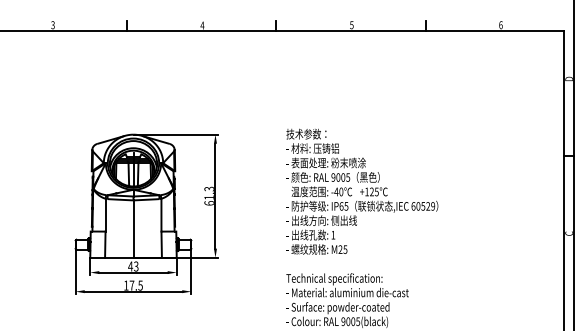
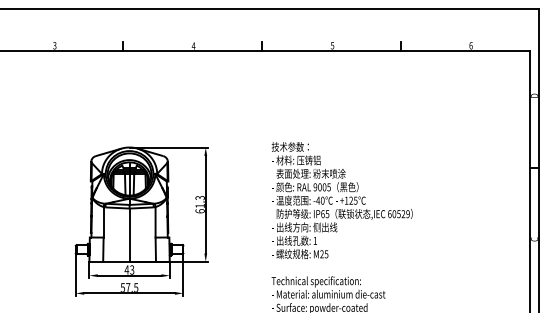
text: (125, 285) -> (122, 287), 17.5 -> 57.5

